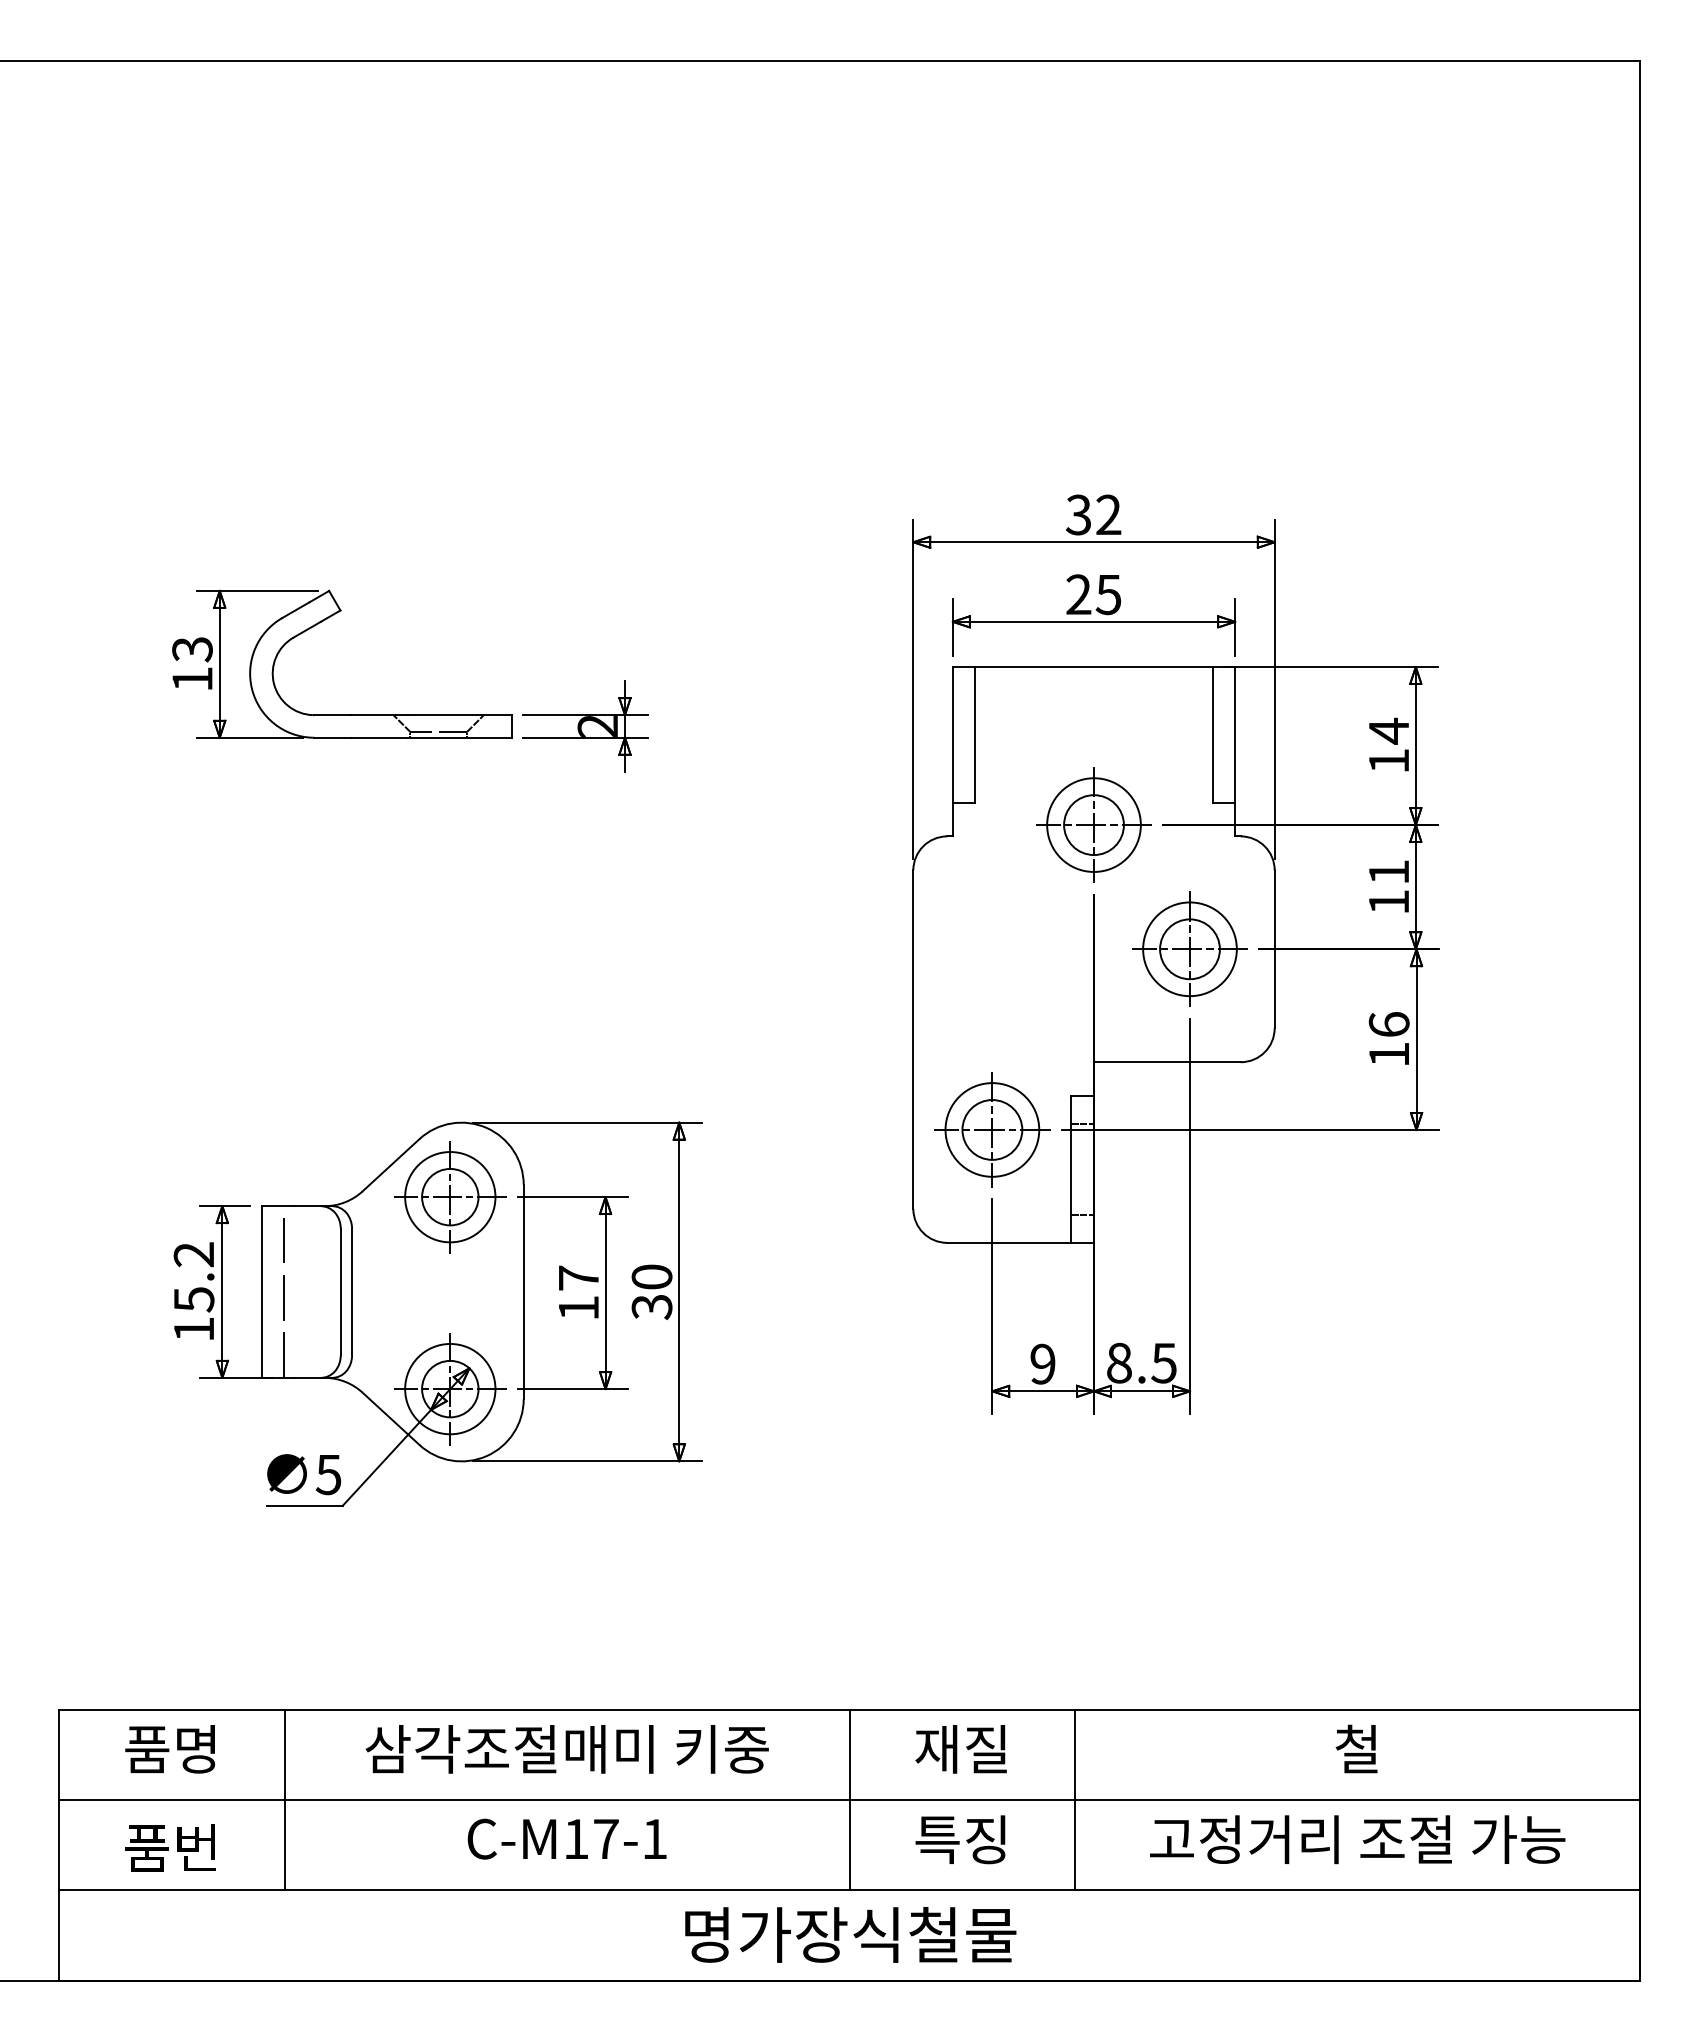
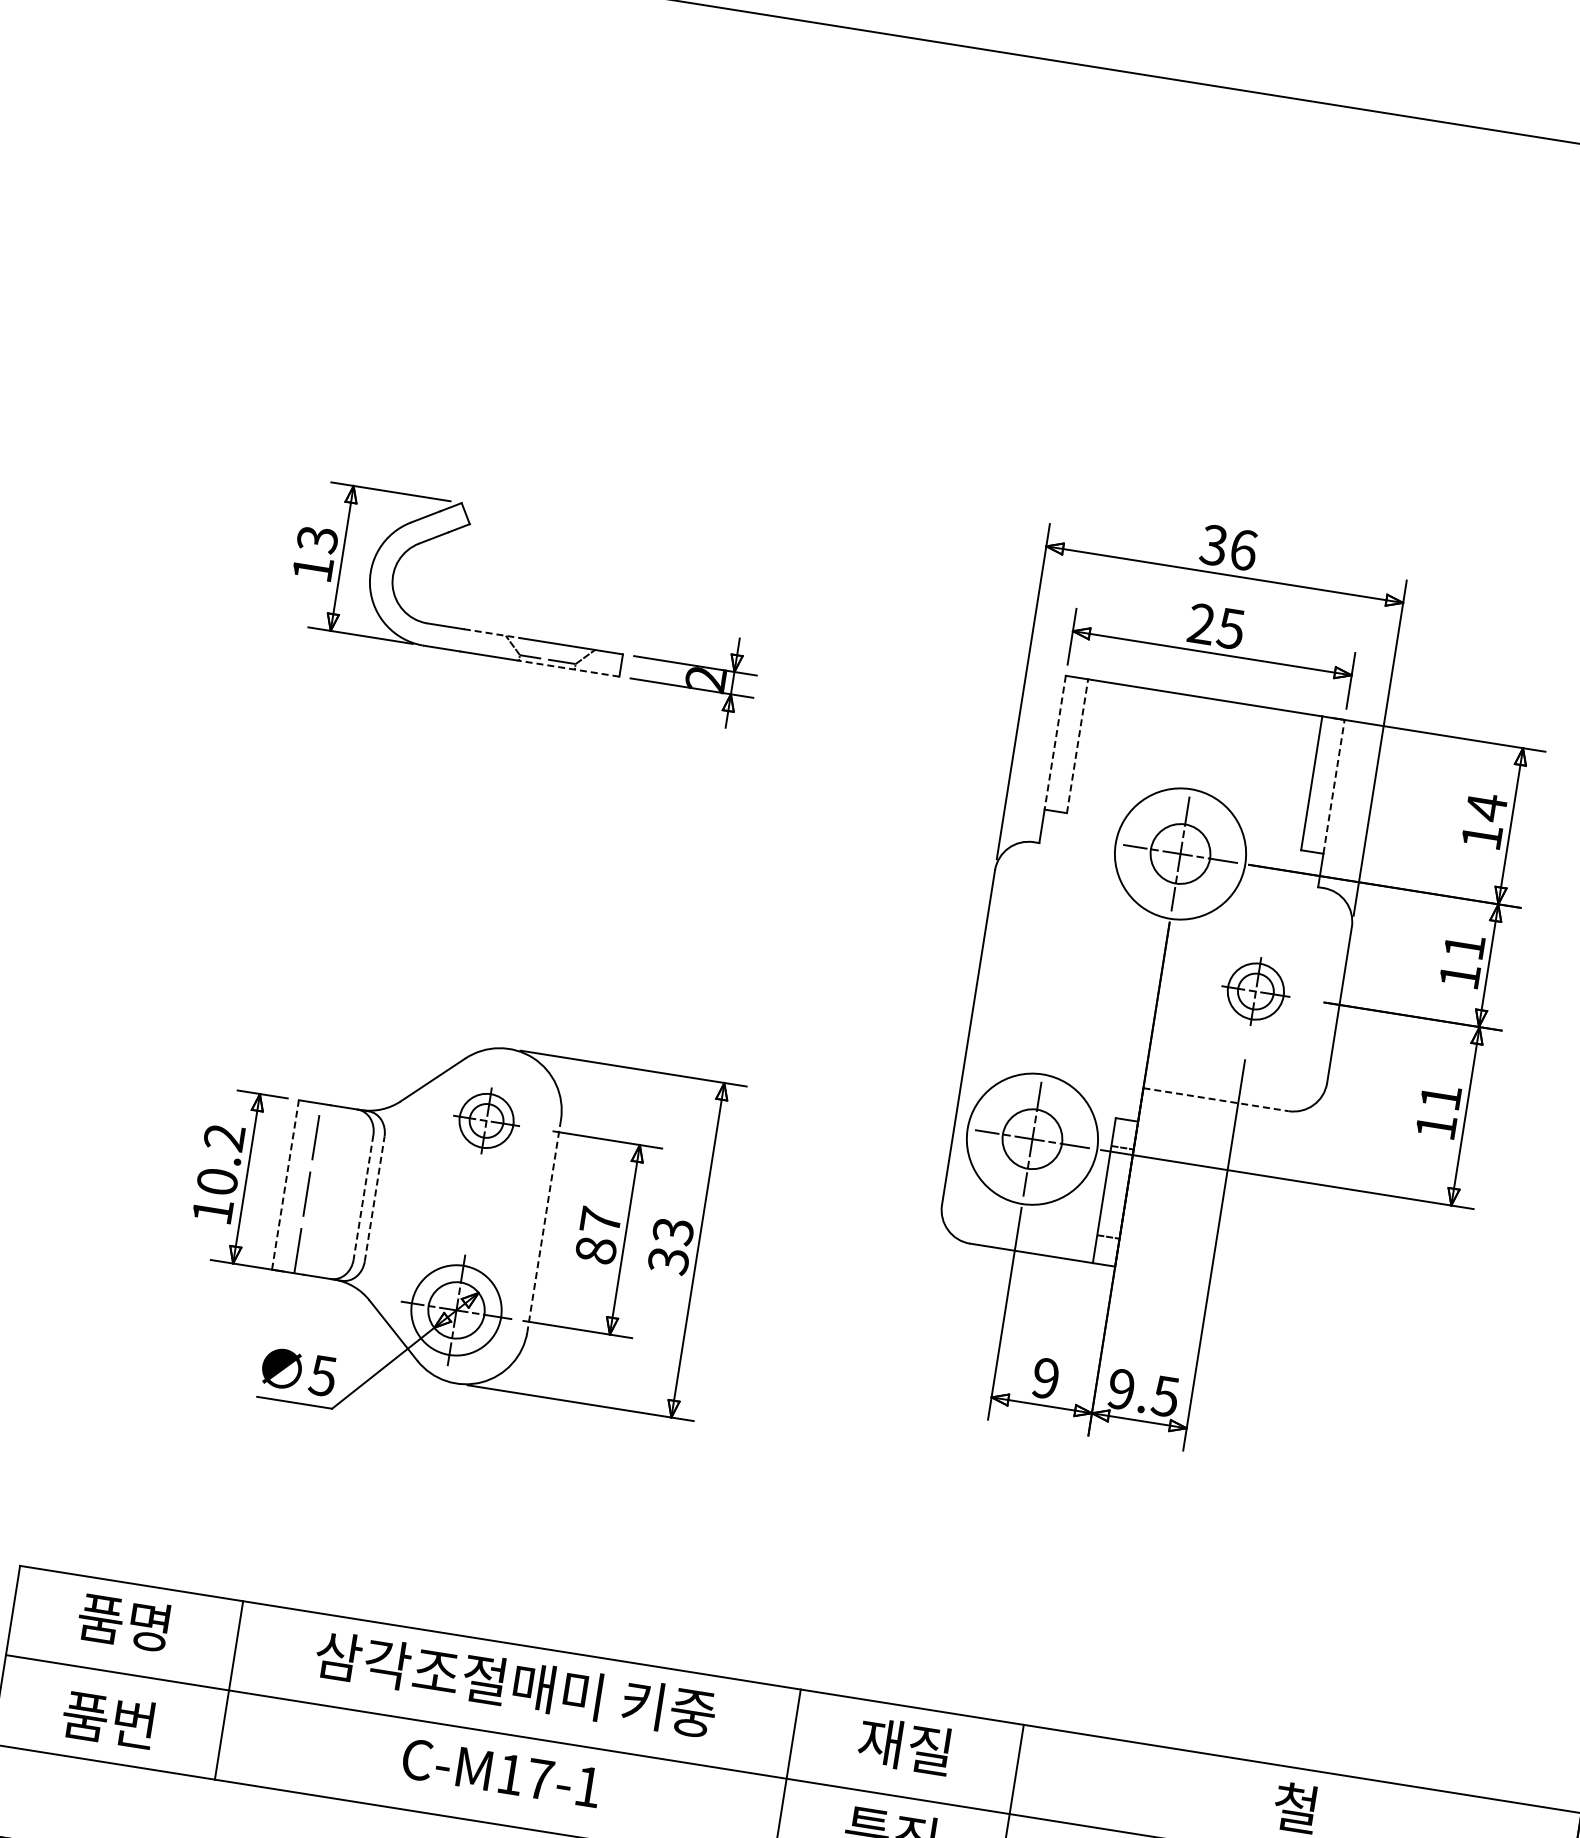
text: (1108, 514) -> (1243, 549), 32 -> 36
line: (379, 715) -> (491, 633), solid -> dashed
line: (952, 734) -> (1054, 742), solid -> dashed
line: (975, 734) -> (1077, 745), solid -> dashed
line: (1235, 734) -> (1334, 786), solid -> dashed
line: (459, 737) -> (567, 668), solid -> dashed
circle: (1093, 824) -> (1180, 853), size x1.4
part: (1189, 948) -> (1255, 990), size x0.6
text: (1388, 1024) -> (1440, 1097), 16 -> 11
line: (1167, 1062) -> (1215, 1099), solid -> dashed
circle: (992, 1129) -> (1032, 1138), size x1.4
part: (450, 1197) -> (486, 1121), size x0.6
text: (651, 1277) -> (672, 1231), 30 -> 33
line: (352, 1291) -> (375, 1198), solid -> dashed
line: (261, 1292) -> (285, 1185), solid -> dashed
line: (340, 1292) -> (363, 1197), solid -> dashed
line: (523, 1292) -> (543, 1226), solid -> dashed
text: (193, 1299) -> (216, 1181), 15.2 -> 10.2
text: (578, 1307) -> (595, 1249), 17 -> 87
text: (1119, 1362) -> (1121, 1388), 8.5 -> 9.5

